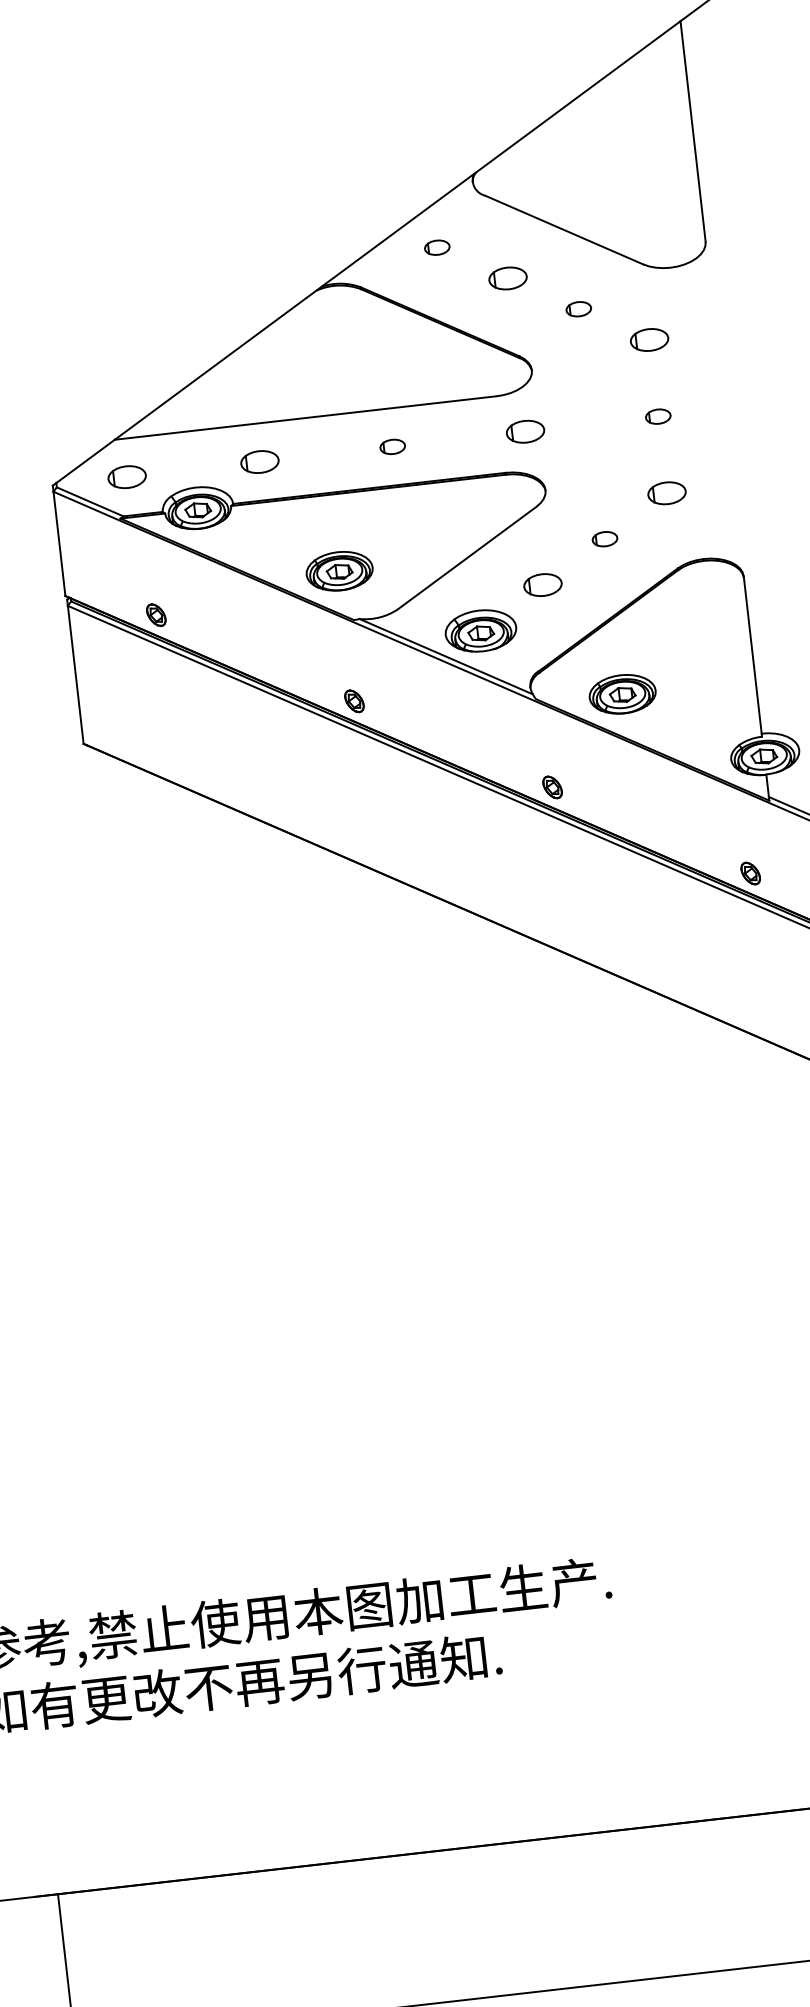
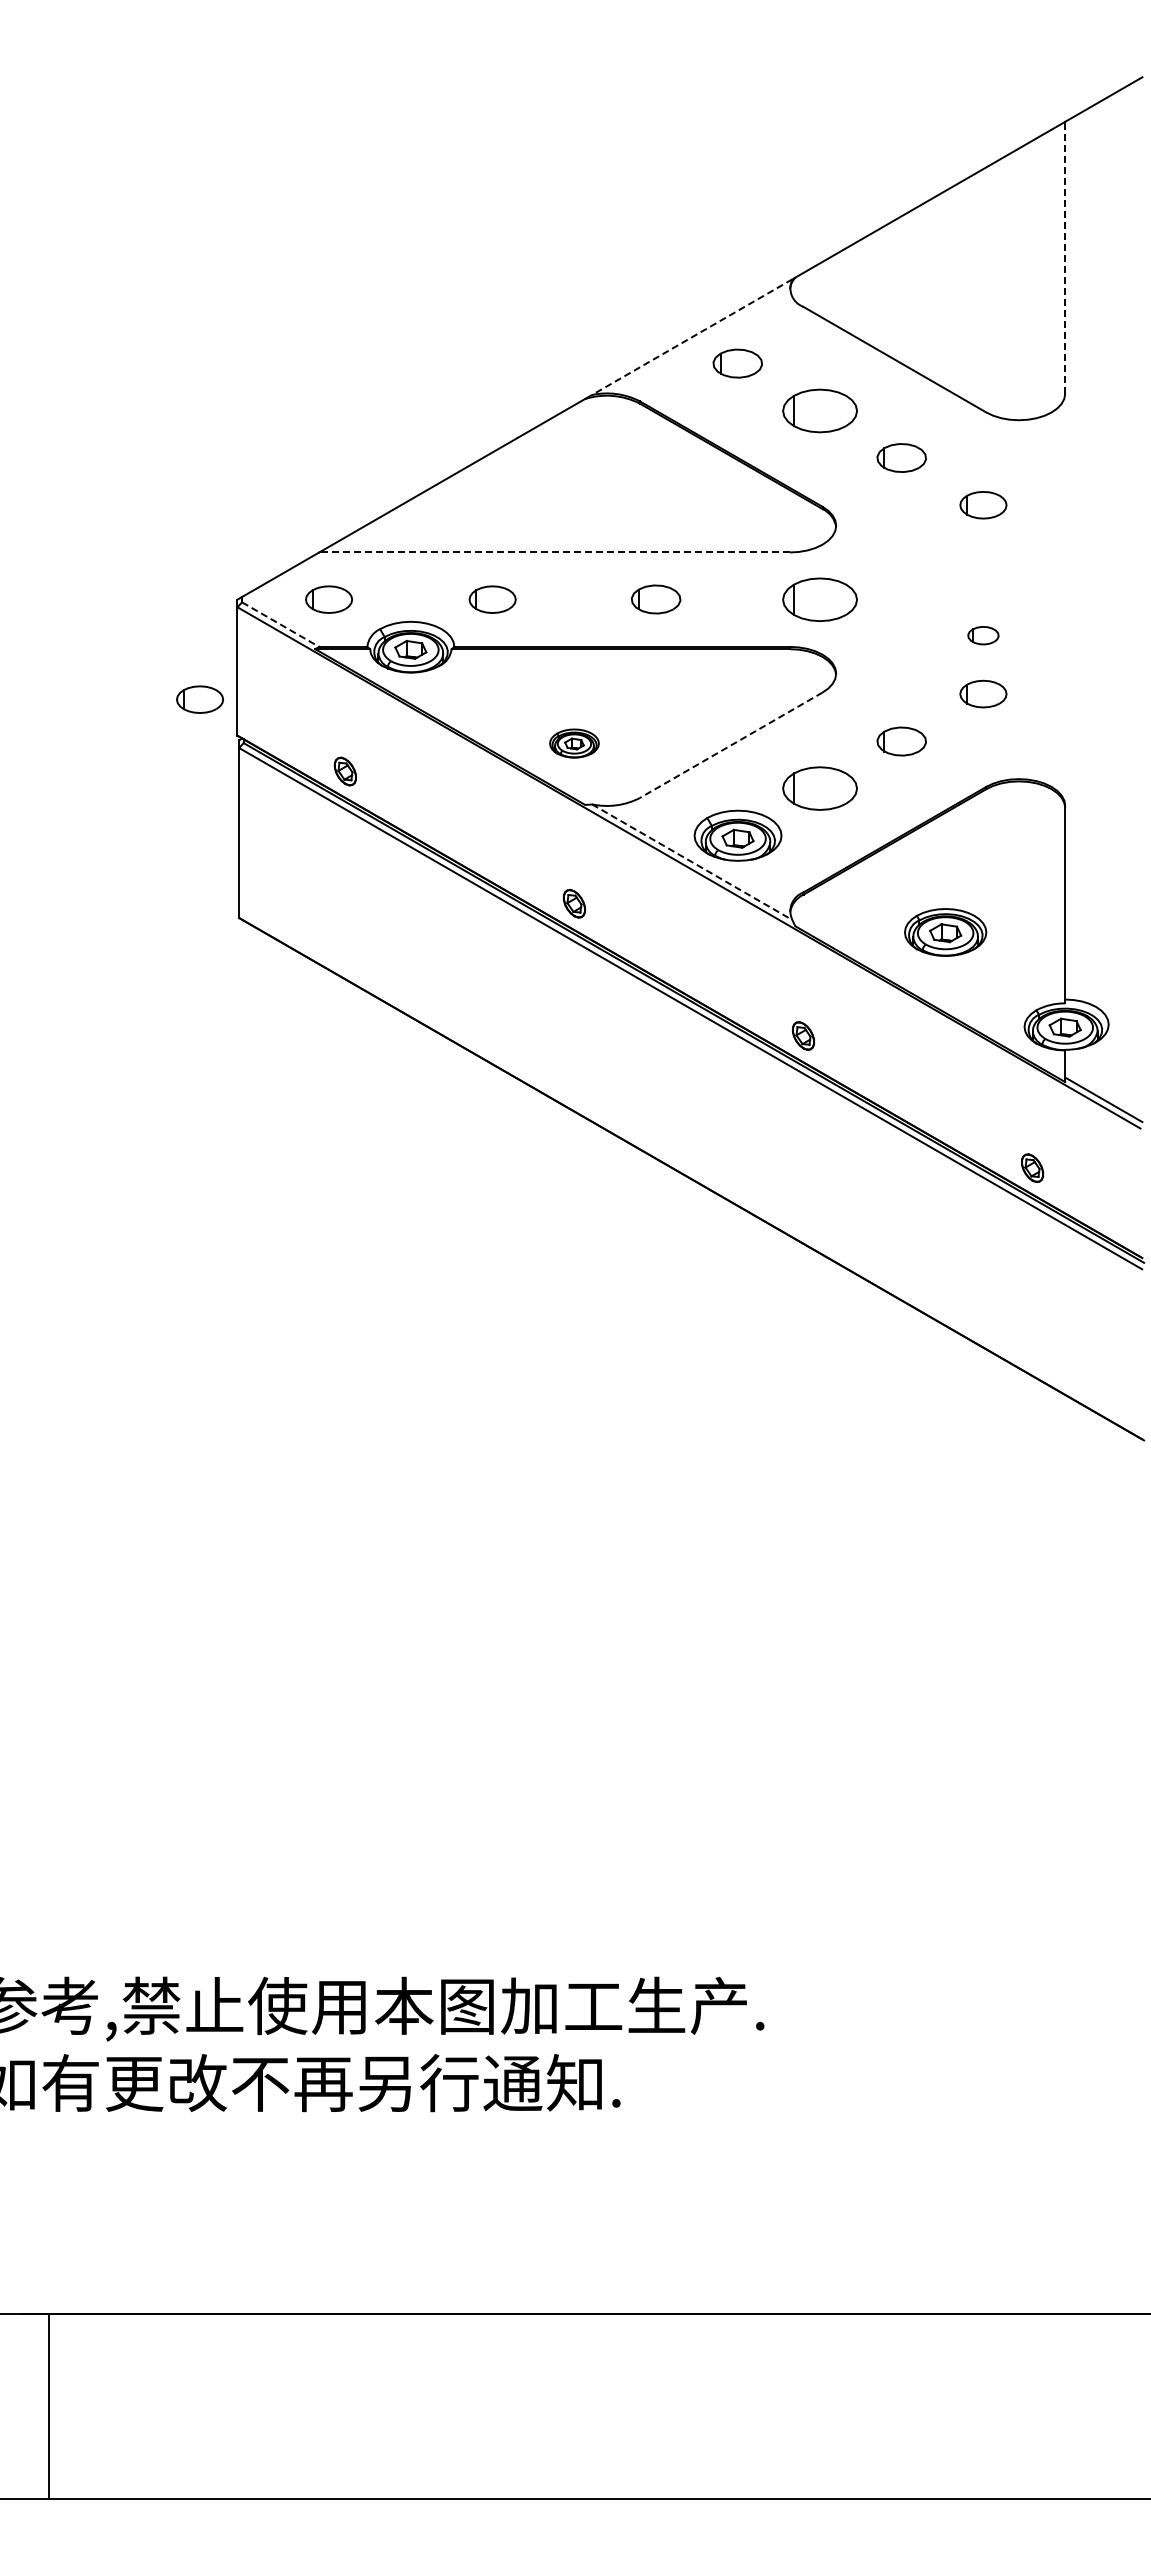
line: (693, 131) -> (1065, 257), solid -> dashed
line: (397, 230) -> (692, 337), solid -> dashed
part: (437, 247) -> (738, 363), size x1.6
part: (507, 278) -> (819, 410), size x1.6
part: (578, 308) -> (901, 457), size x1.6
part: (658, 416) -> (983, 635), moved
line: (305, 418) -> (554, 552), solid -> dashed
part: (525, 431) -> (819, 599), size x1.6
part: (392, 446) -> (656, 599), size x1.6
line: (90, 501) -> (280, 624), solid -> dashed
part: (604, 538) -> (901, 740), size x1.6
line: (467, 558) -> (731, 745), solid -> dashed
part: (32, 570) -> (200, 699), added
part: (339, 571) -> (574, 743), size x0.6
part: (542, 585) -> (819, 788), size x1.6
line: (446, 656) -> (692, 862), solid -> dashed
part: (622, 694) -> (945, 932), moved

